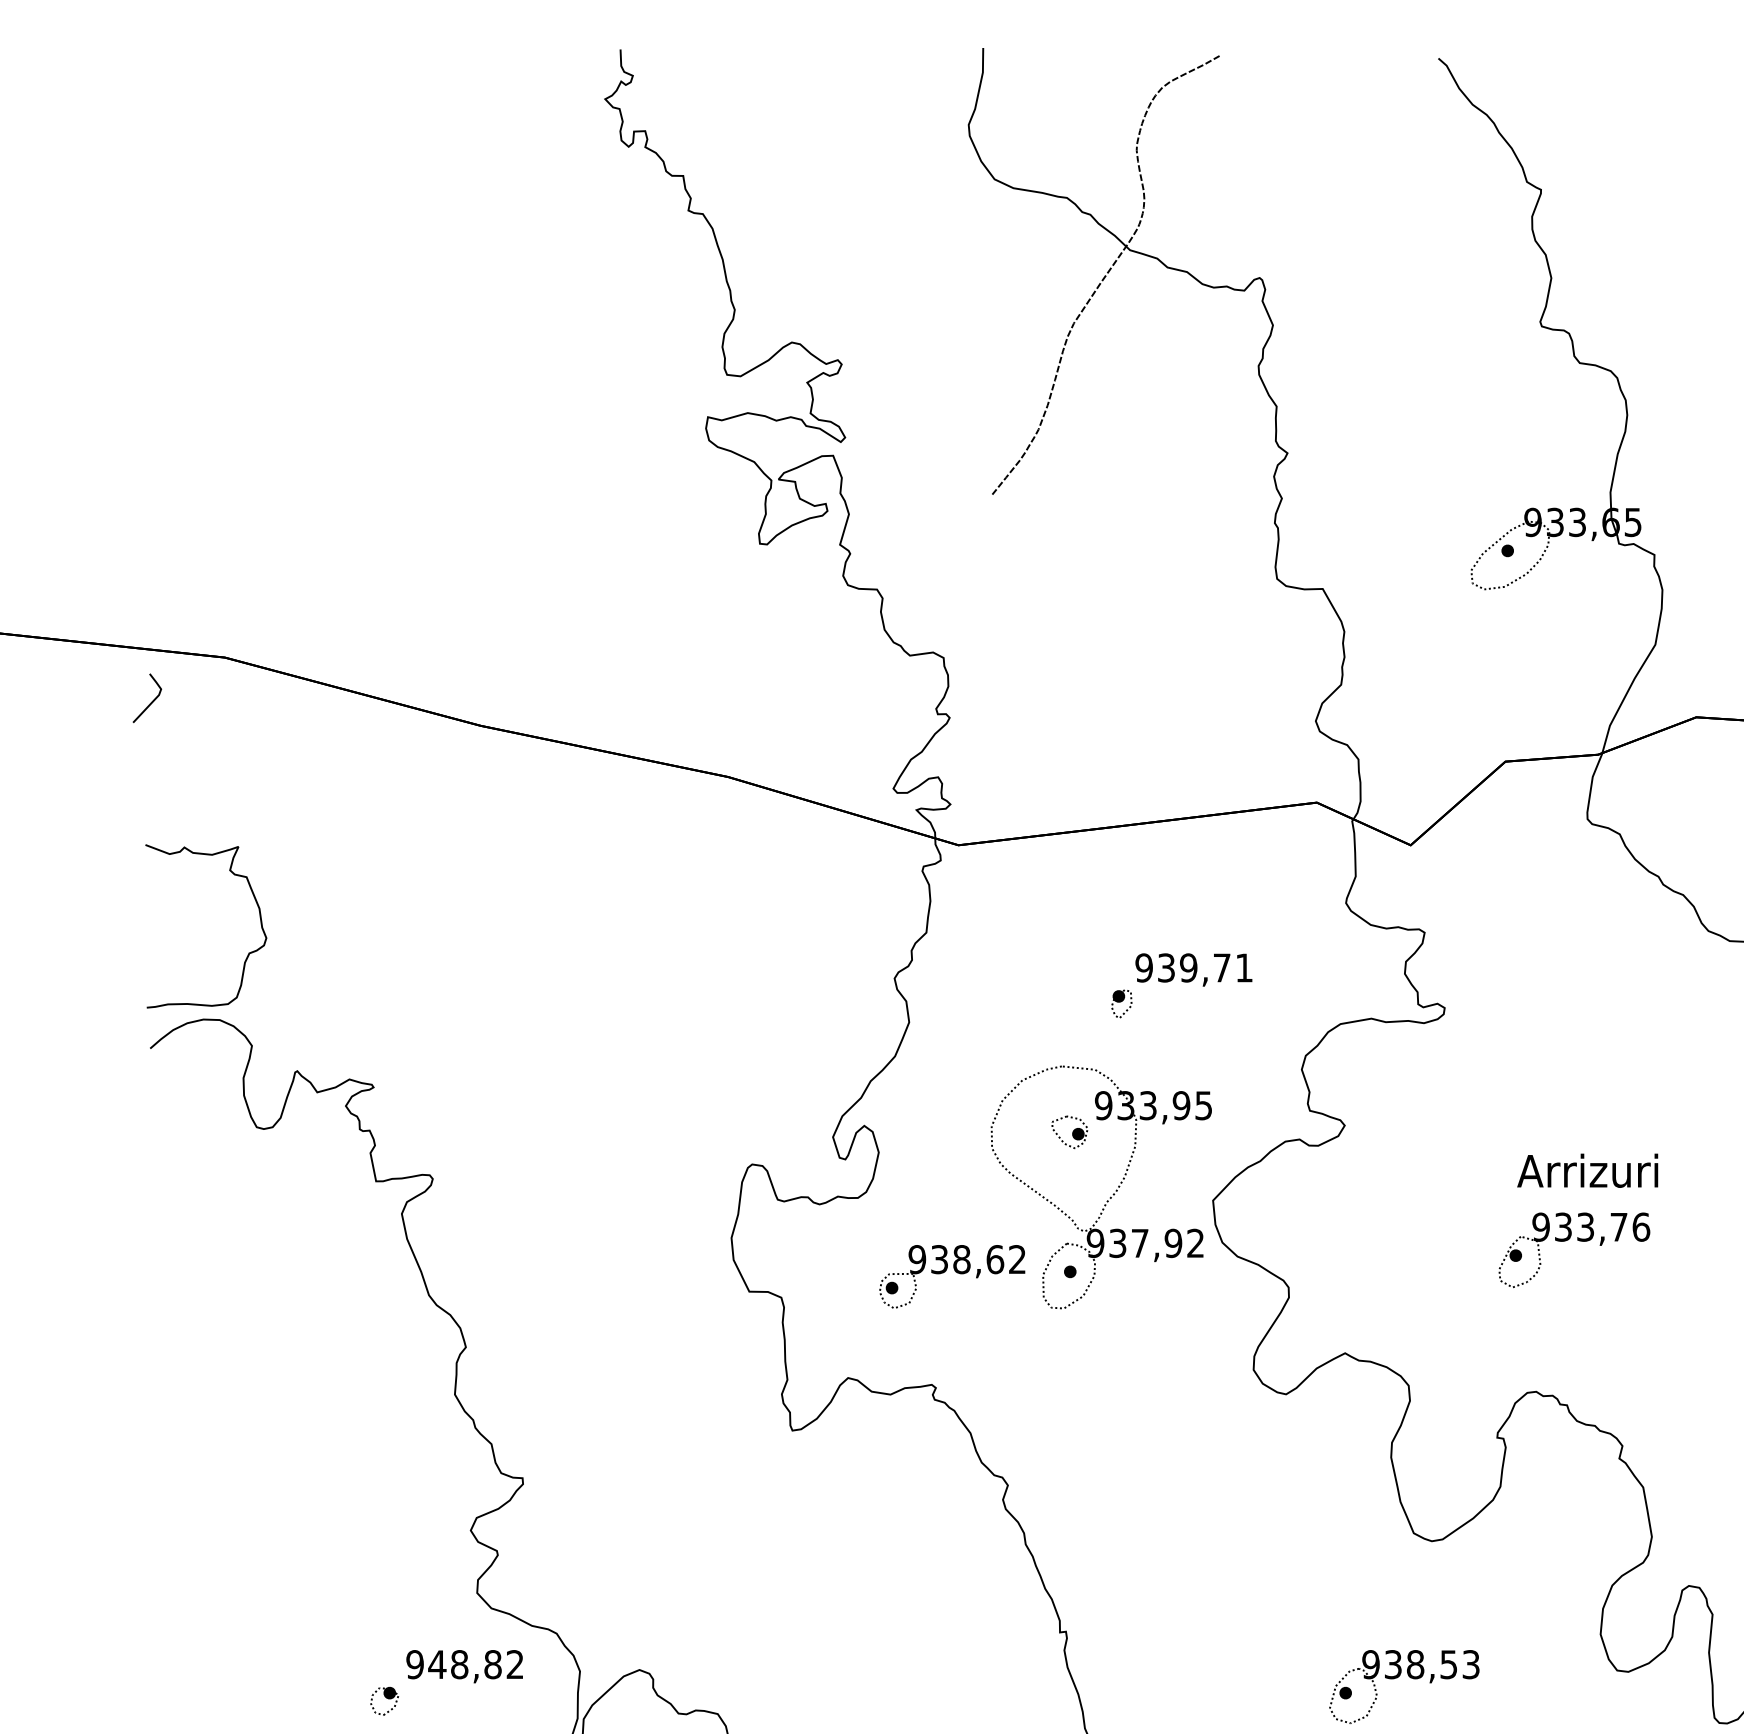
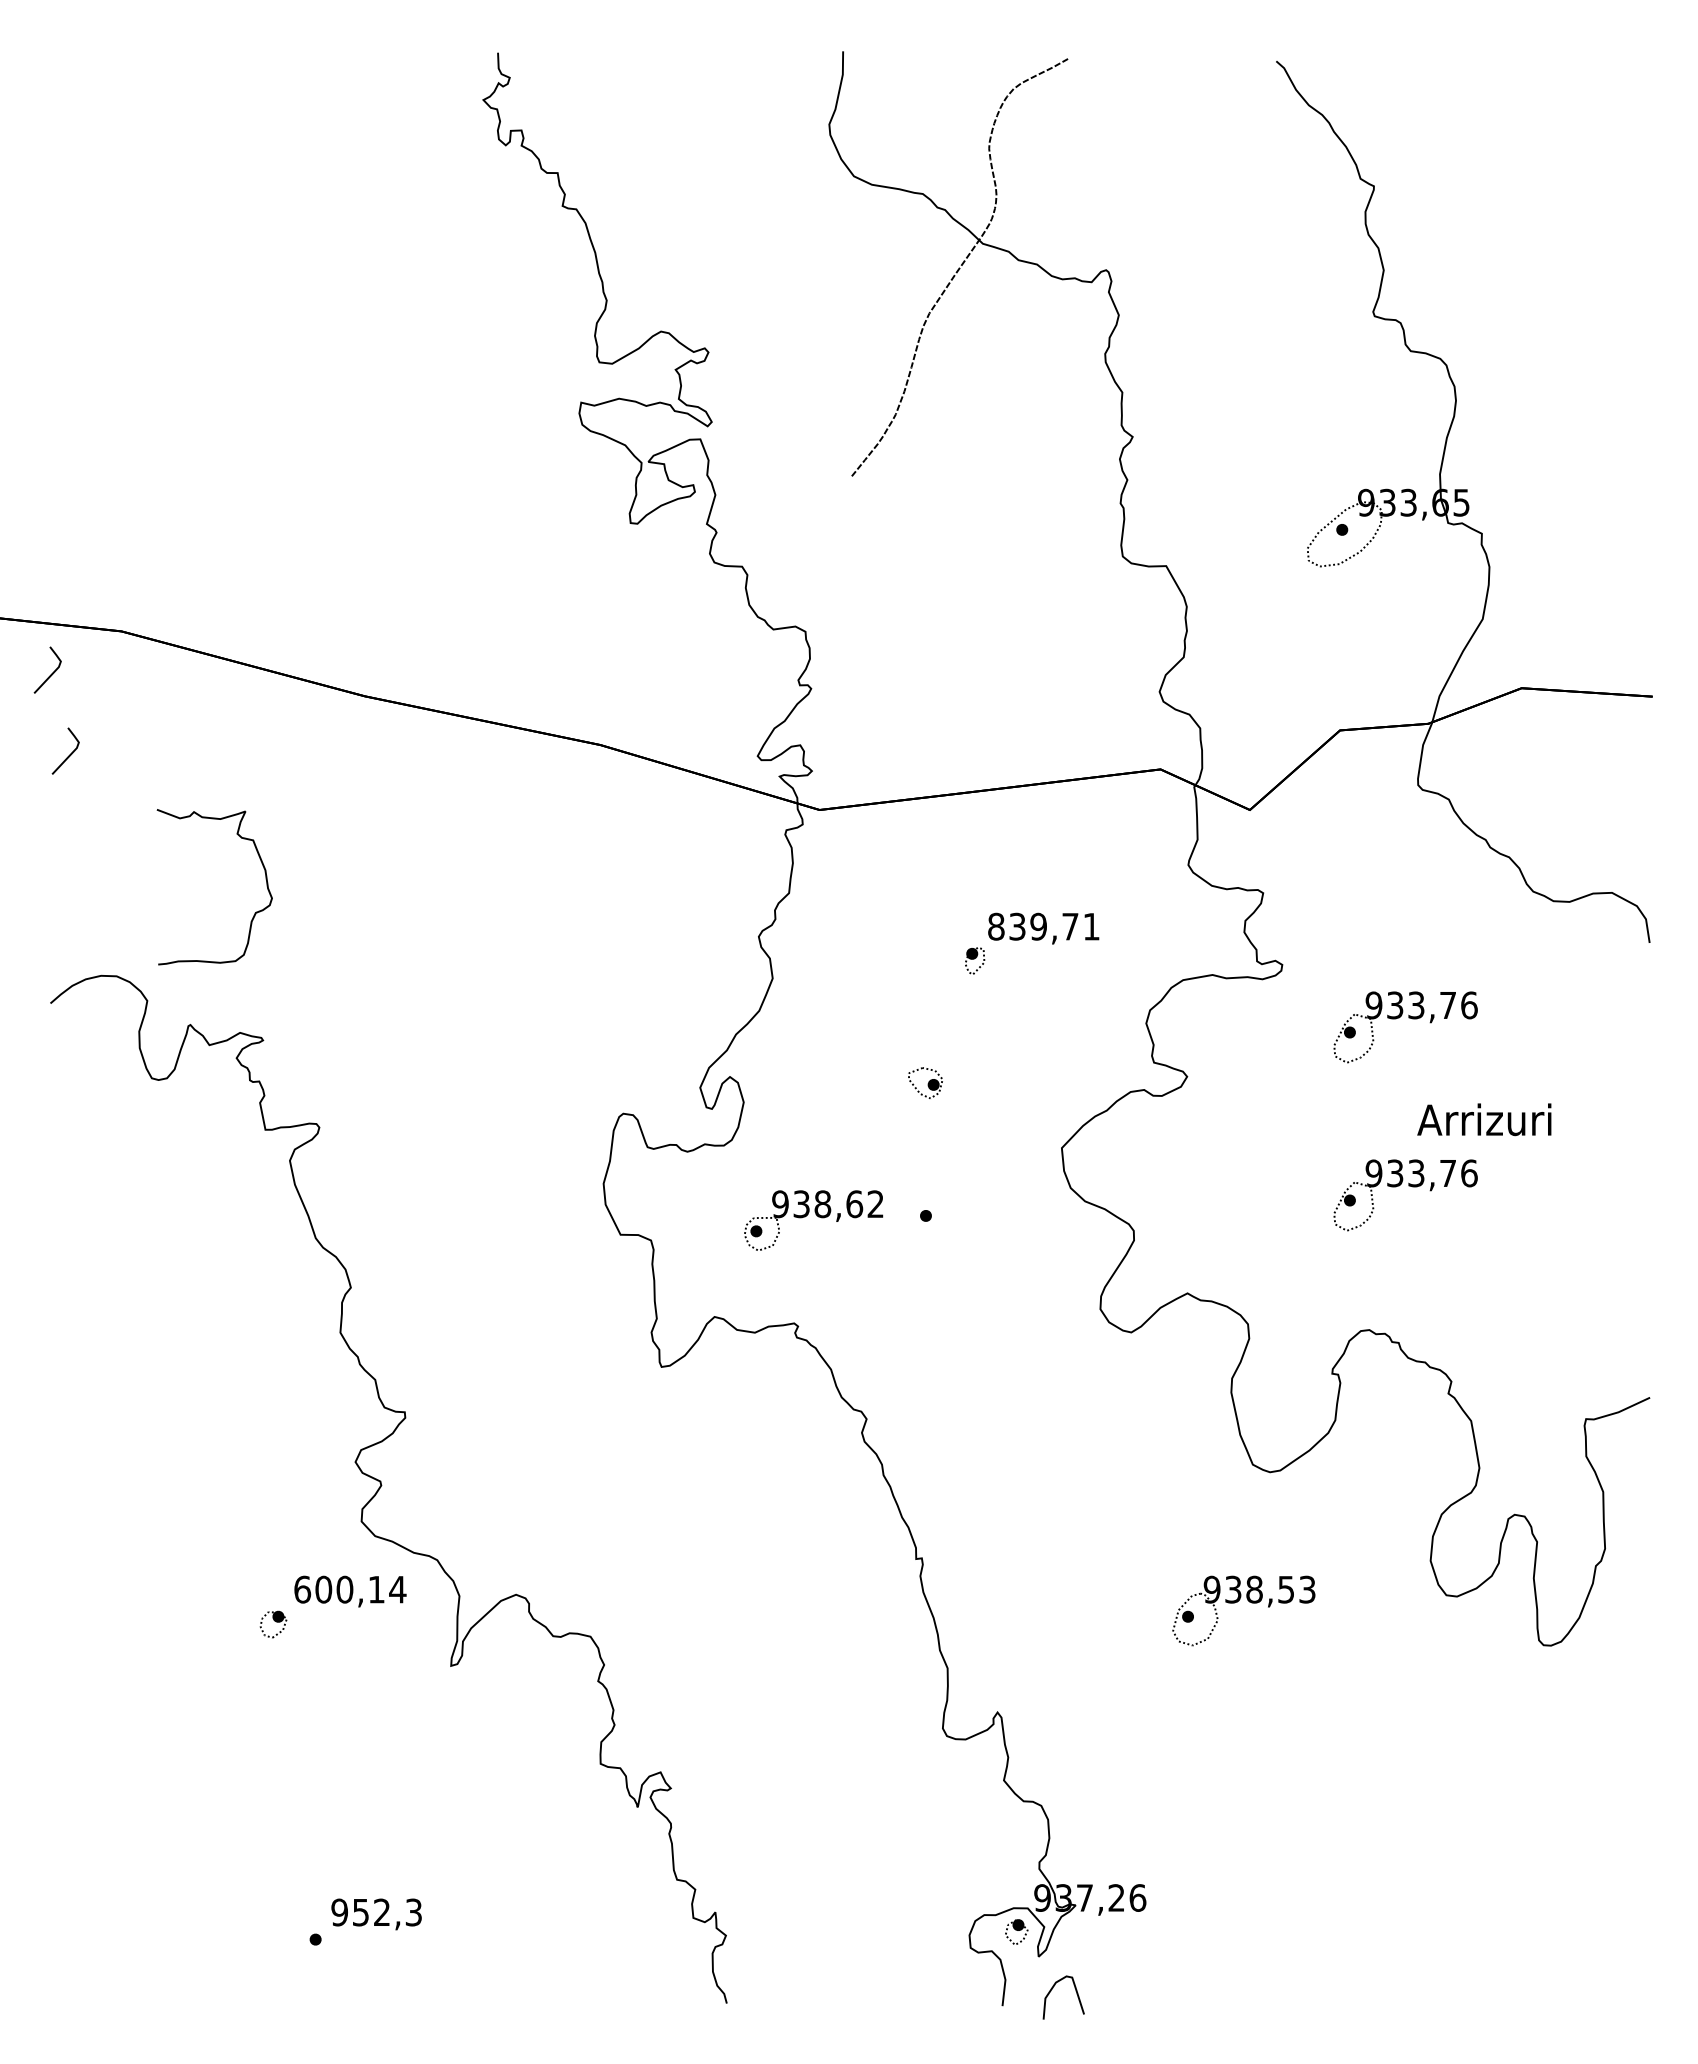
line: (170, 786) -> (69, 754), added
curve: (247, 954) -> (254, 913), moved
text: (1144, 967) -> (996, 926), 939,71 -> 839,71
part: (1578, 1064) -> (1409, 1018), added
text: (1587, 1170) -> (1484, 1119), moved
part: (1112, 1193) -> (966, 1141), removed
text: (465, 1664) -> (350, 1589), 948,82 -> 600,14

